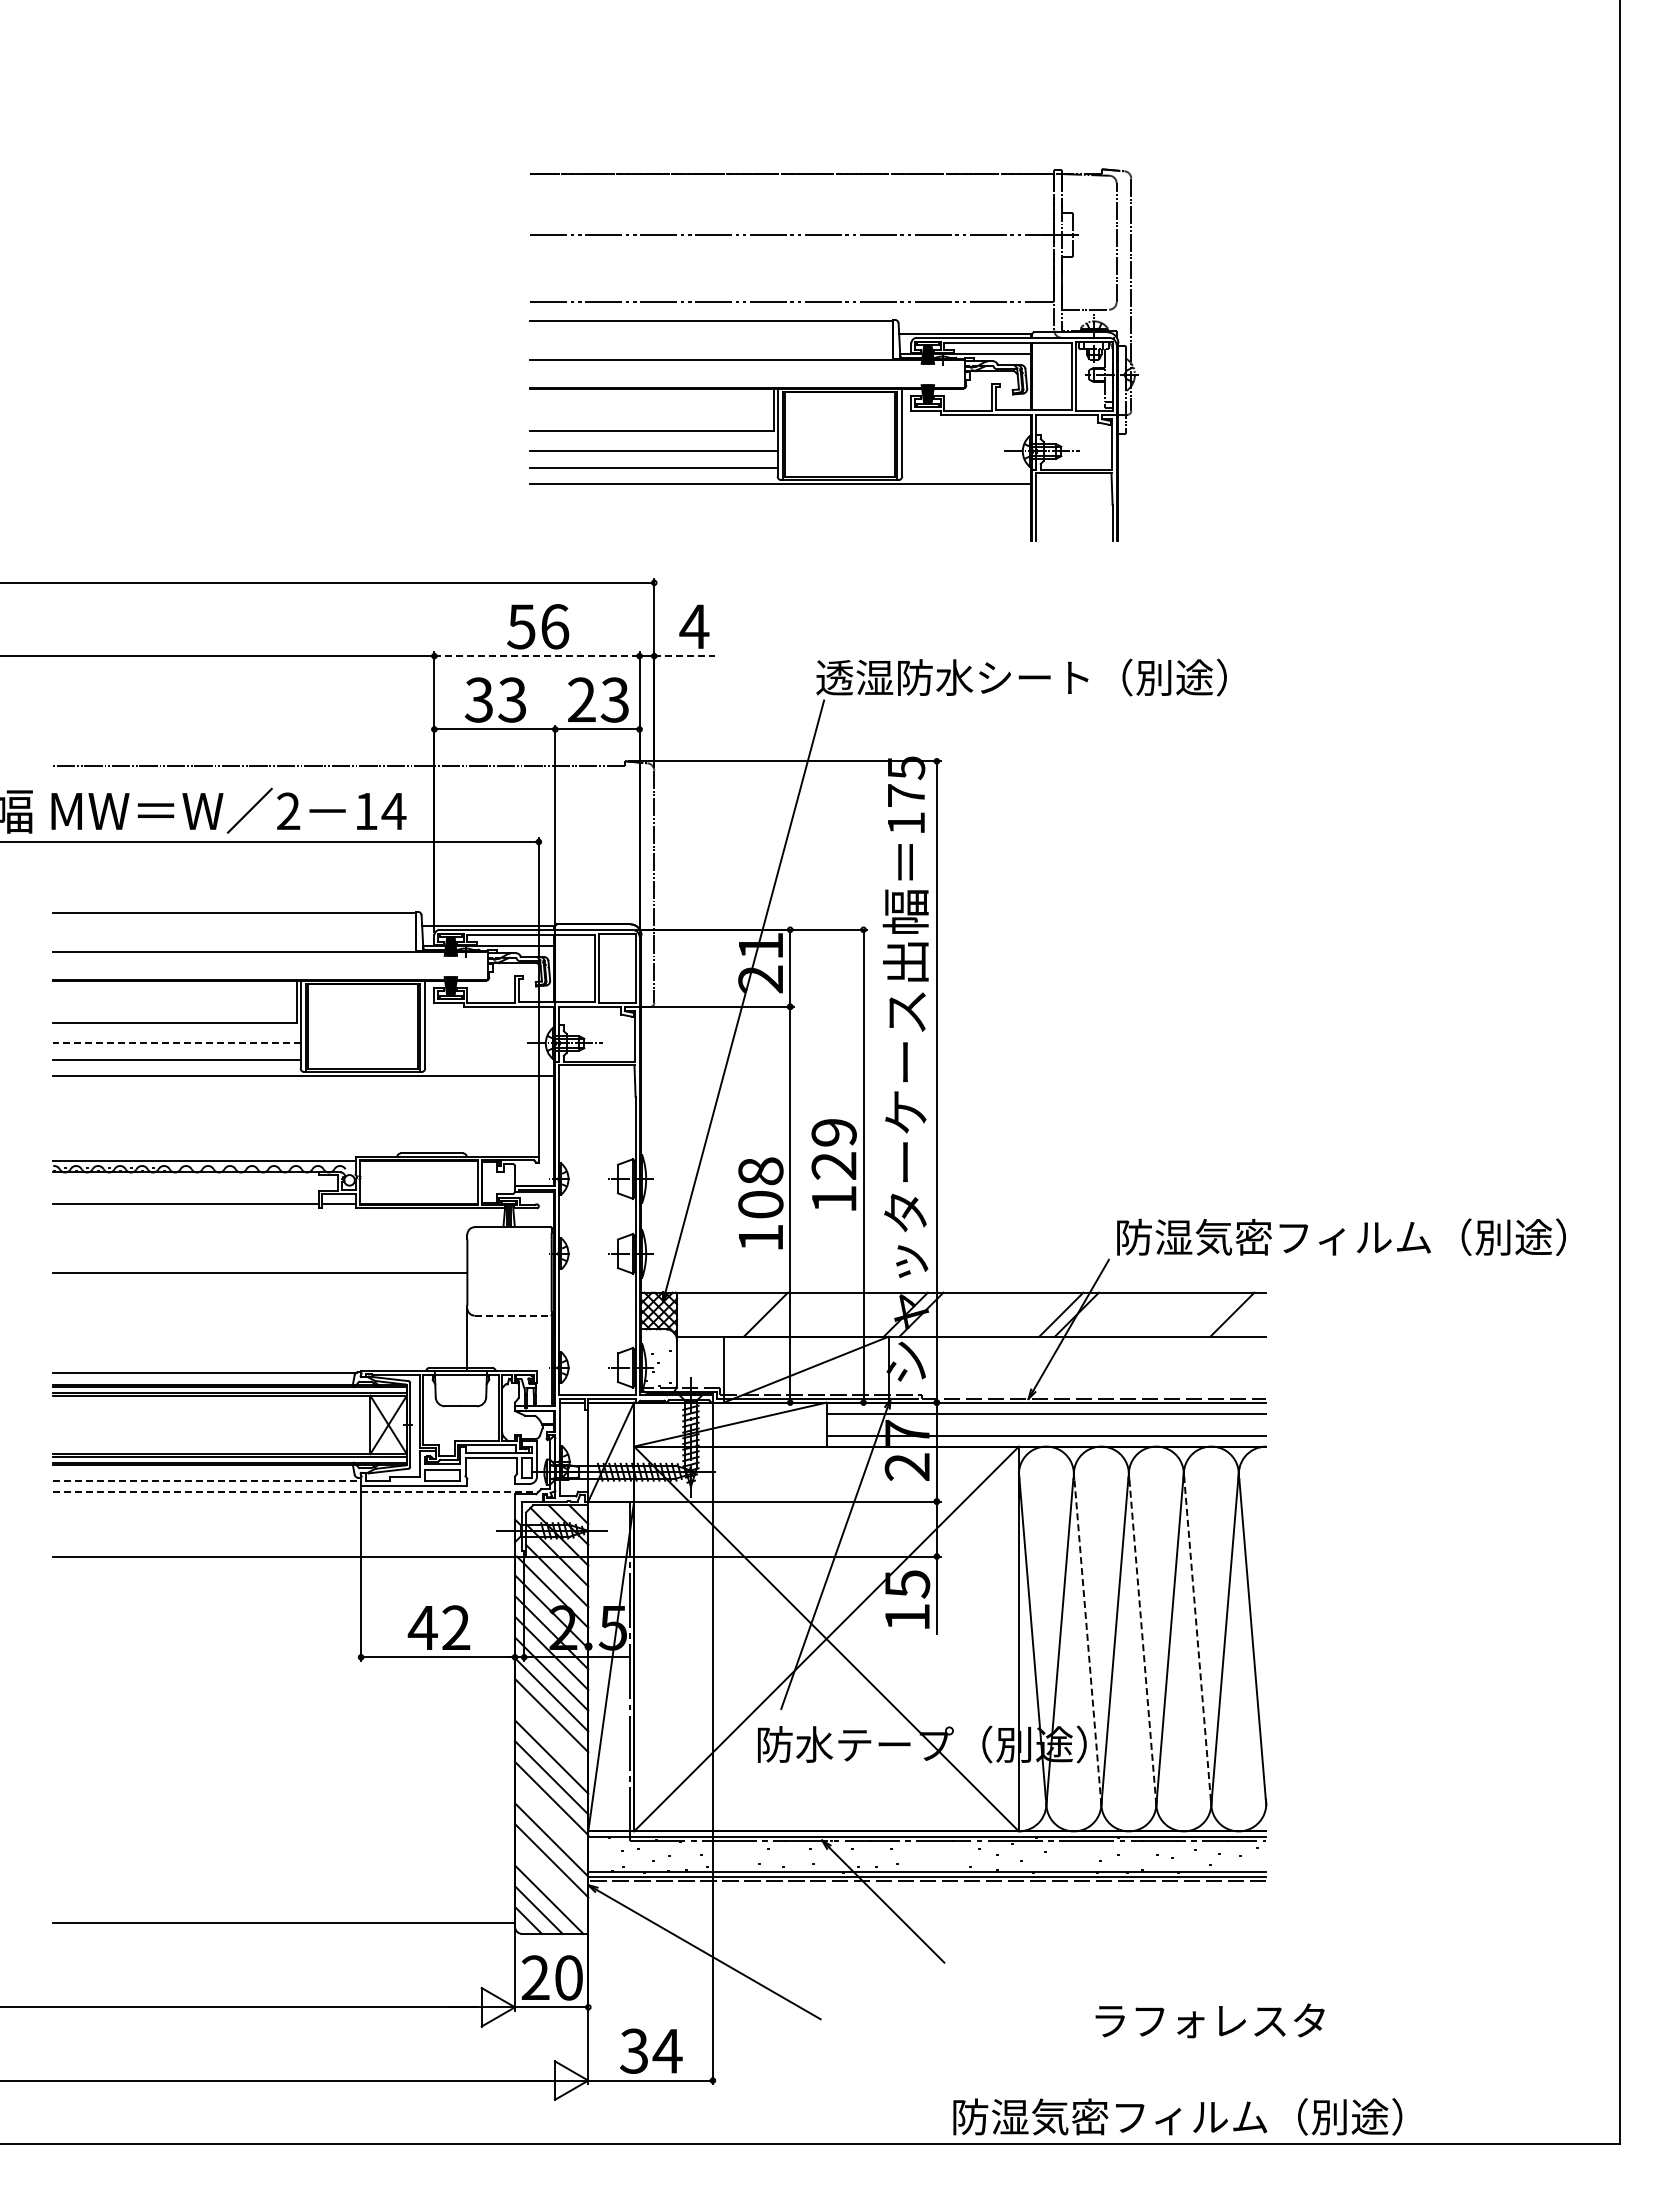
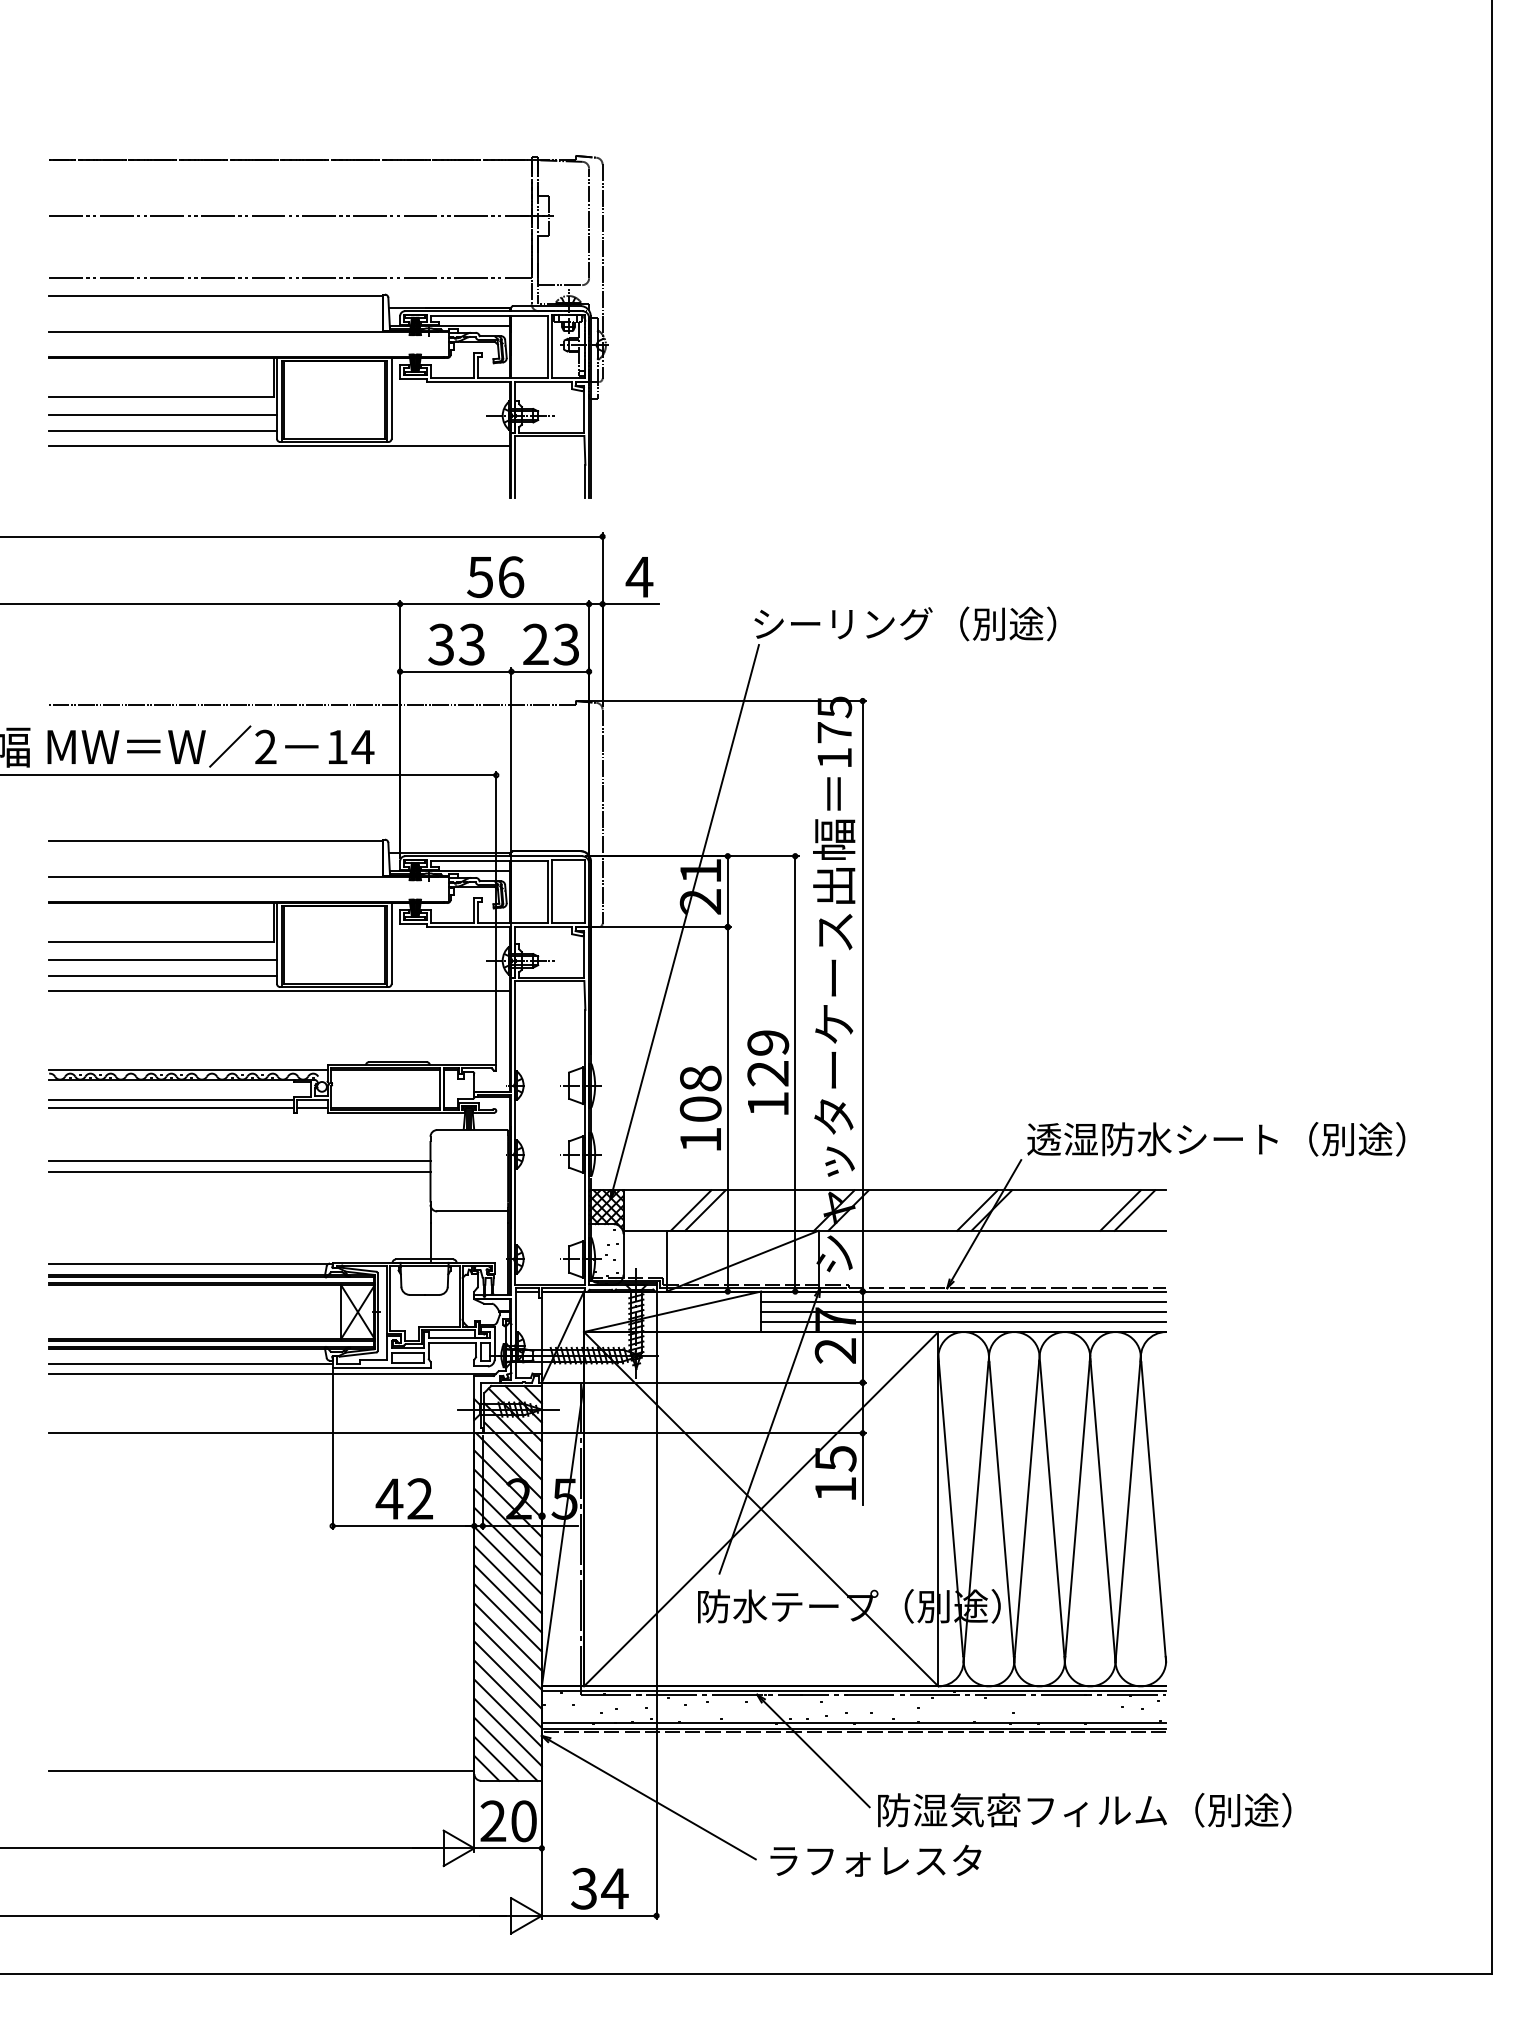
part: (833, 354) -> (328, 326), moved
line: (537, 656) -> (495, 604), dashed -> solid
line: (684, 656) -> (630, 604), dashed -> solid
text: (1021, 677) -> (940, 623), 透湿防水シート（別途） -> シーリング（別途）
line: (176, 1043) -> (162, 960), dashed -> solid
line: (185, 1194) -> (170, 1099), added
text: (1340, 1237) -> (1234, 1139), 防湿気密フィルム（別途） -> 透湿防水シート（別途）
line: (260, 1260) -> (240, 1160), added
line: (750, 1314) -> (691, 1210), added
line: (1216, 1314) -> (1120, 1210), added
line: (512, 1315) -> (472, 1211), dashed -> solid
line: (1046, 1424) -> (963, 1311), added
line: (207, 1481) -> (191, 1364), dashed -> solid
line: (296, 1492) -> (273, 1374), dashed -> solid
line: (1087, 1641) -> (1001, 1511), dashed -> solid
line: (1197, 1641) -> (1102, 1511), dashed -> solid
line: (1142, 1643) -> (1052, 1513), dashed -> solid
line: (551, 1735) -> (507, 1598), added
line: (551, 1818) -> (507, 1674), added
line: (551, 1881) -> (507, 1732), added
text: (1209, 2020) -> (875, 1860), moved
text: (1177, 2116) -> (1084, 1809), moved

